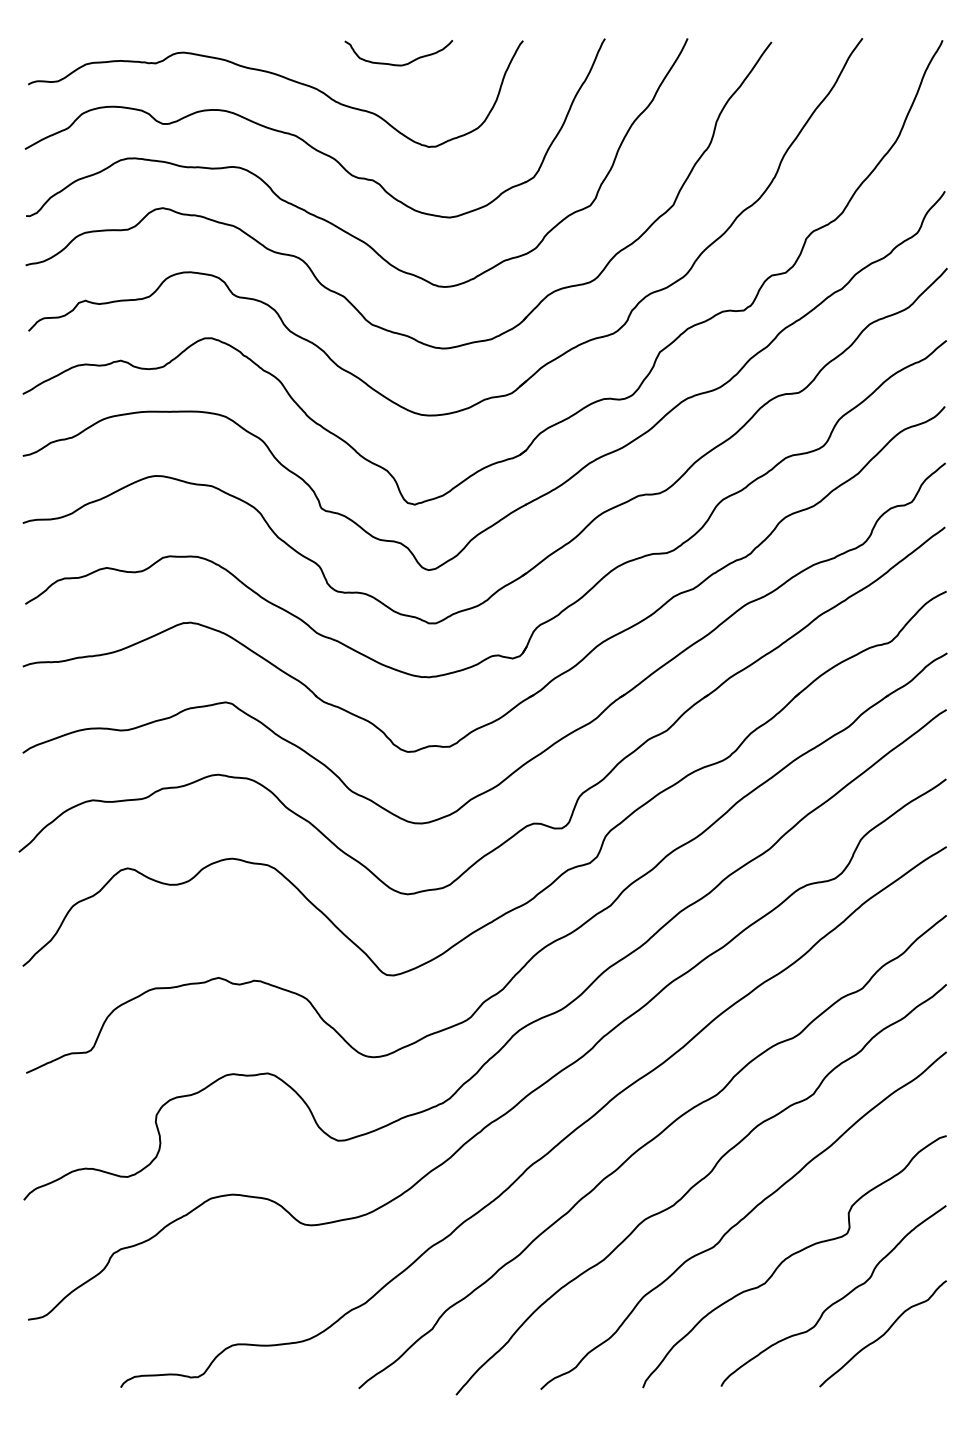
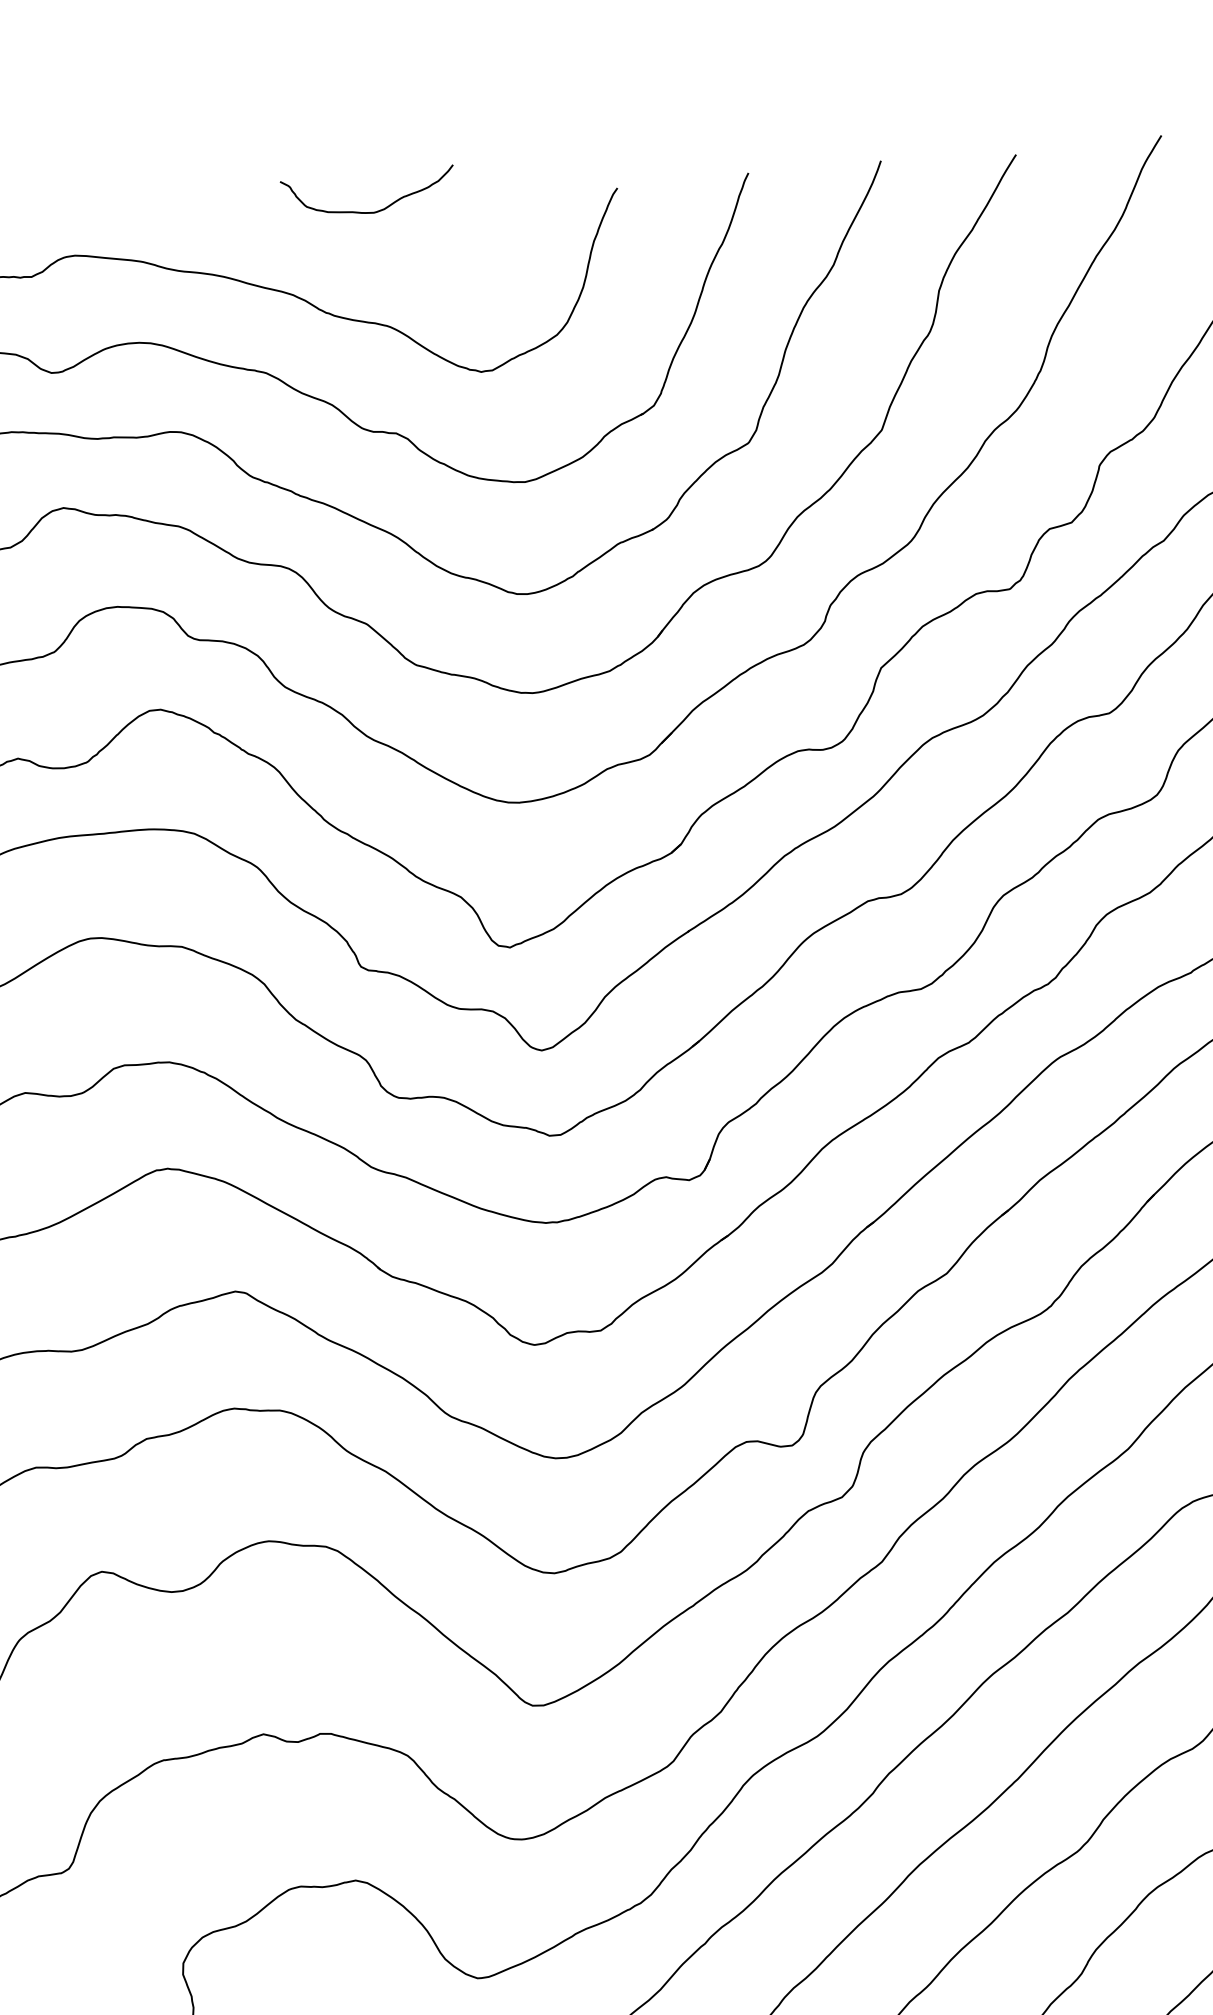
curve: (398, 64) -> (369, 211), moved

